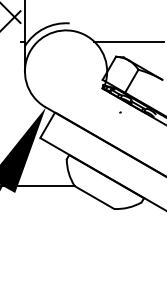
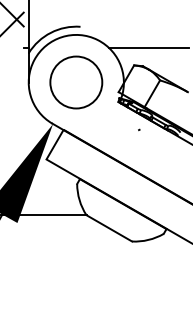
circle: (65, 71) -> (75, 82), added

